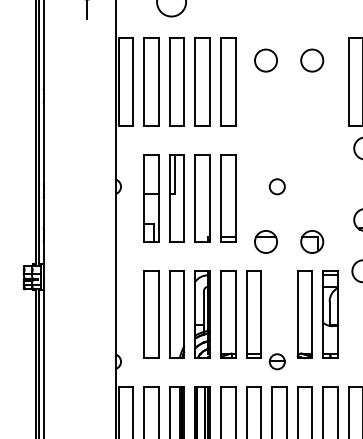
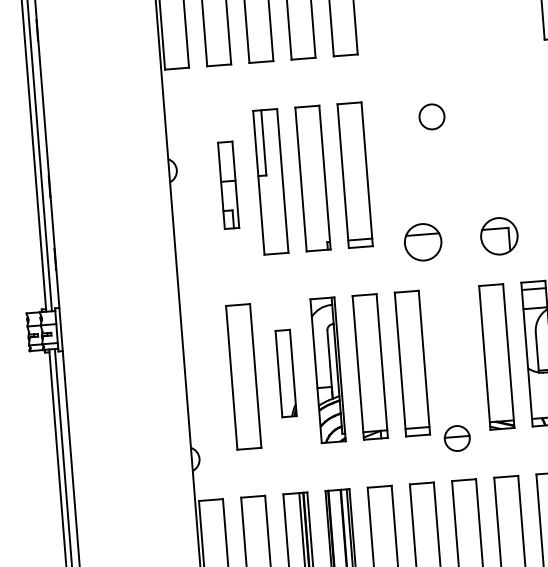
circle: (276, 186) -> (430, 116), moved
part: (151, 198) -> (228, 185), size x0.6
part: (177, 314) -> (286, 373), size x0.6

